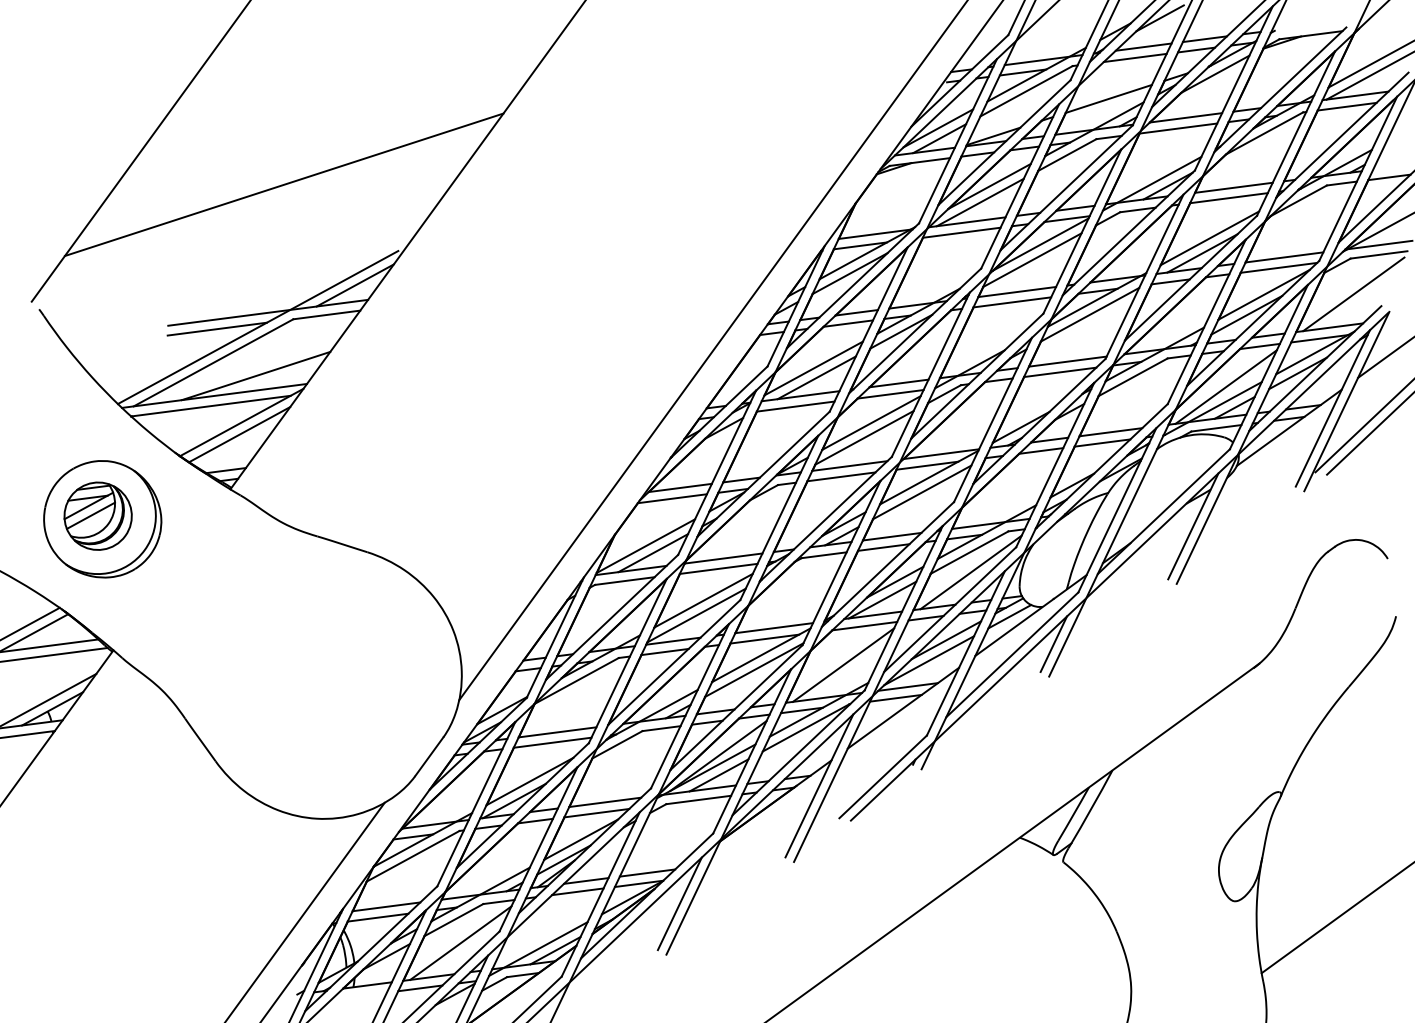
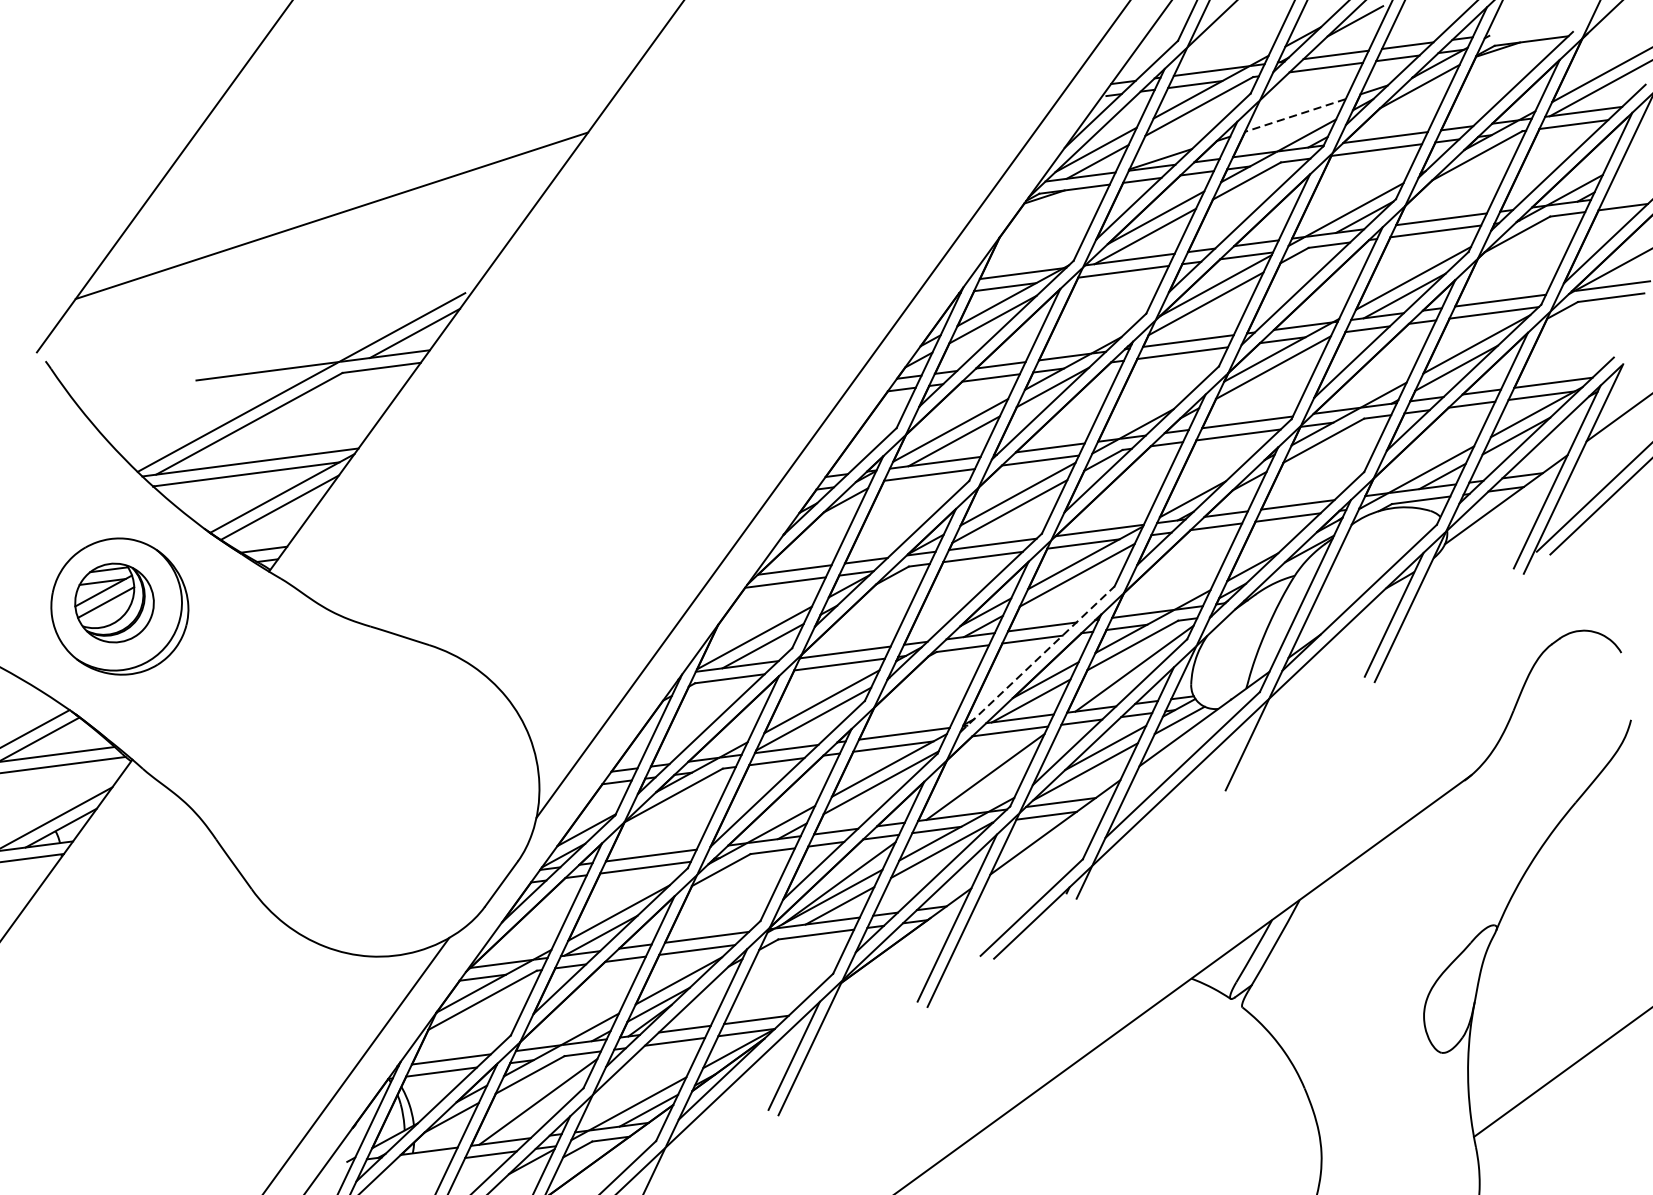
line: (1108, 99) -> (1295, 116), solid -> dashed
line: (1353, 294) -> (1581, 343), removed
line: (216, 328) -> (252, 383), removed
line: (255, 375) -> (298, 438), removed
line: (1225, 386) -> (1431, 451), removed
line: (887, 564) -> (1036, 659), solid -> dashed
line: (1053, 644) -> (1230, 752), removed

